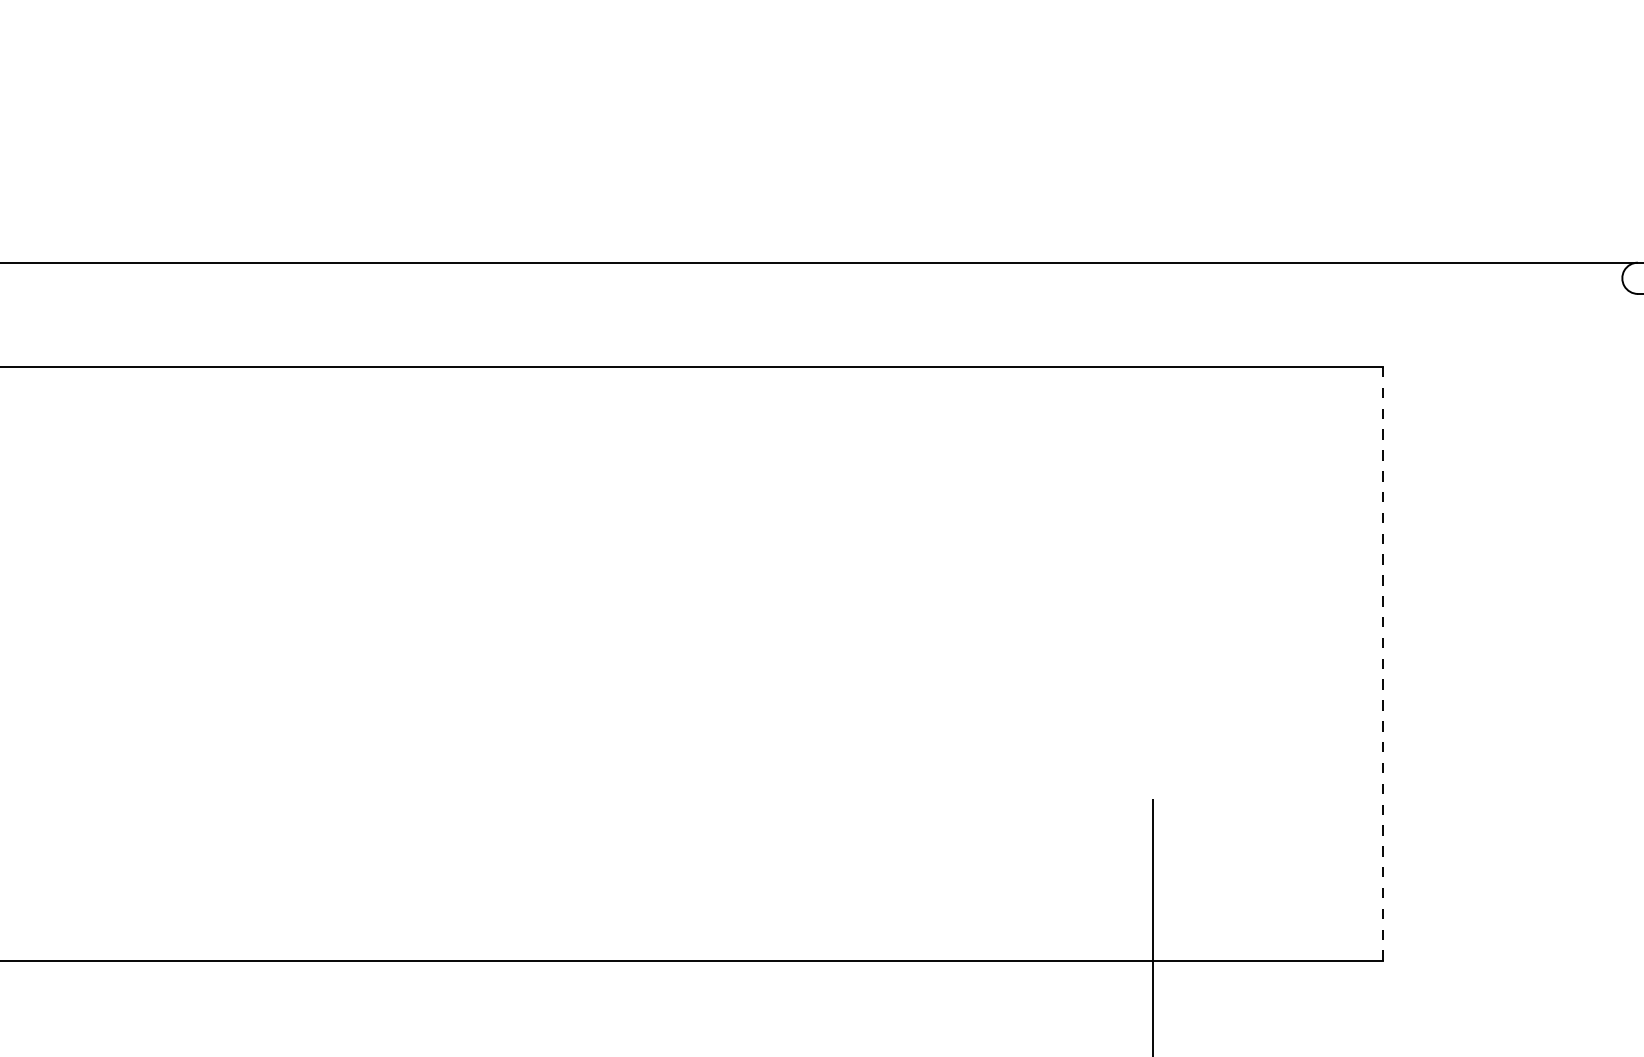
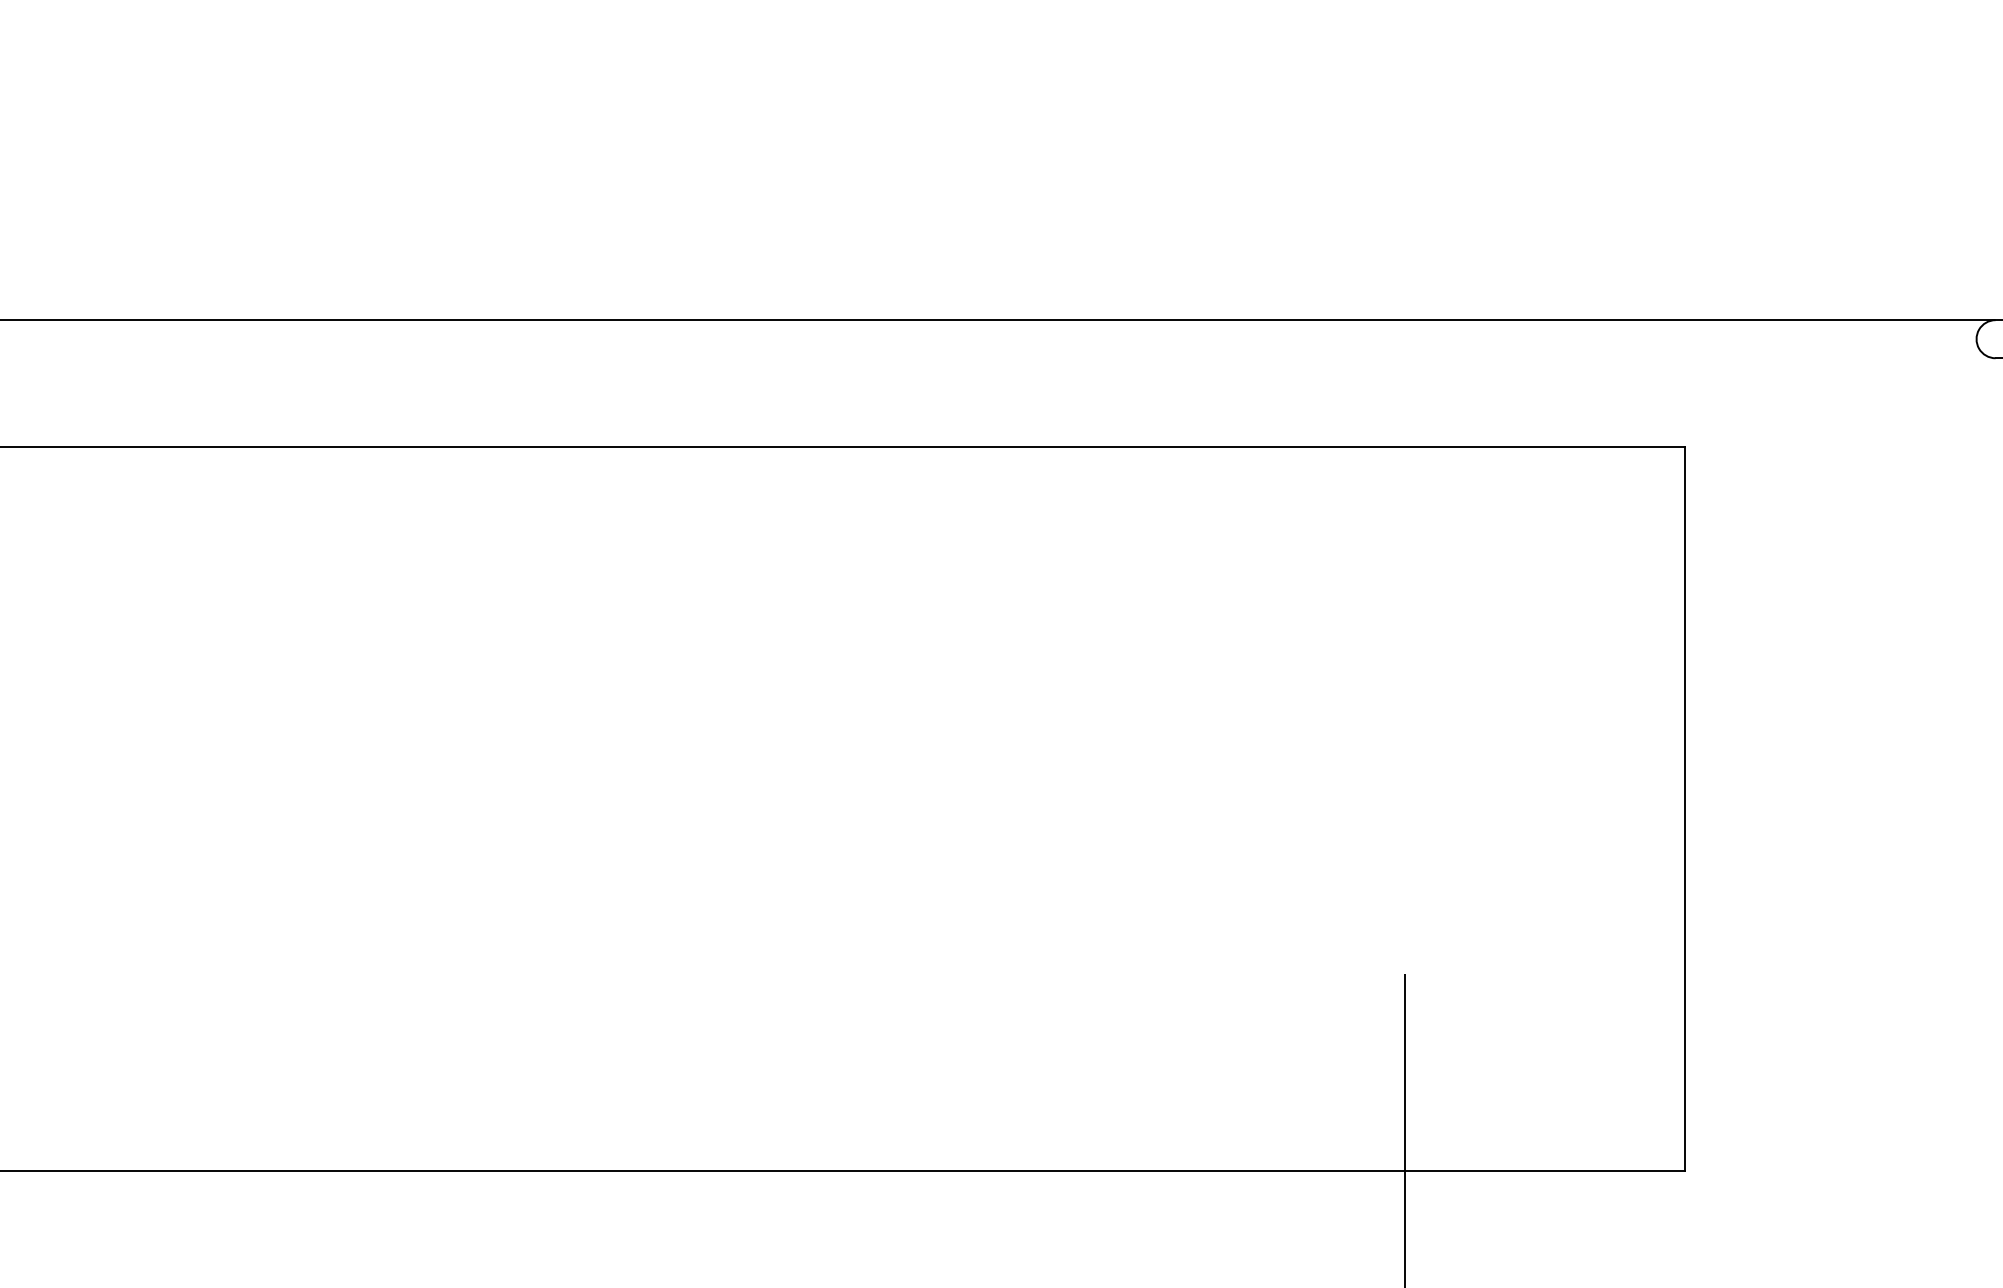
line: (1382, 663) -> (1684, 808), dashed -> solid

